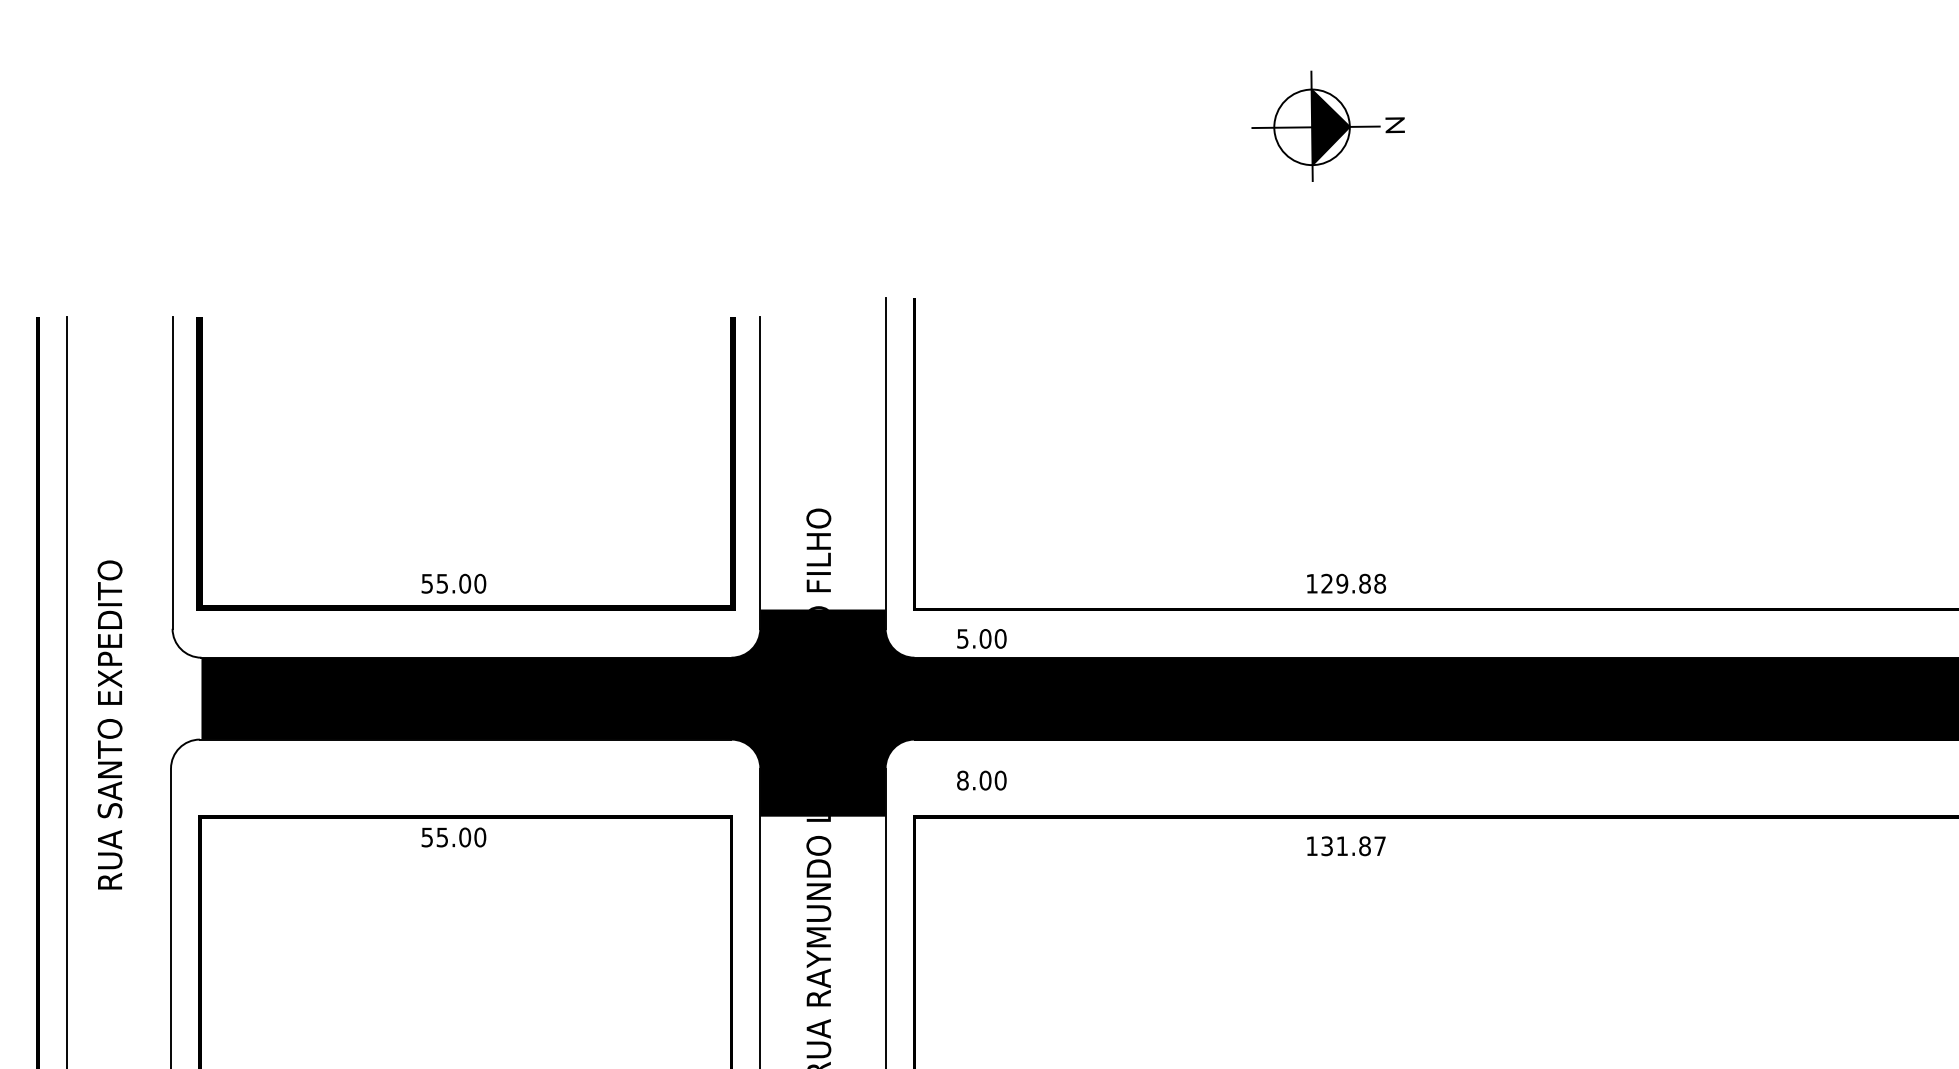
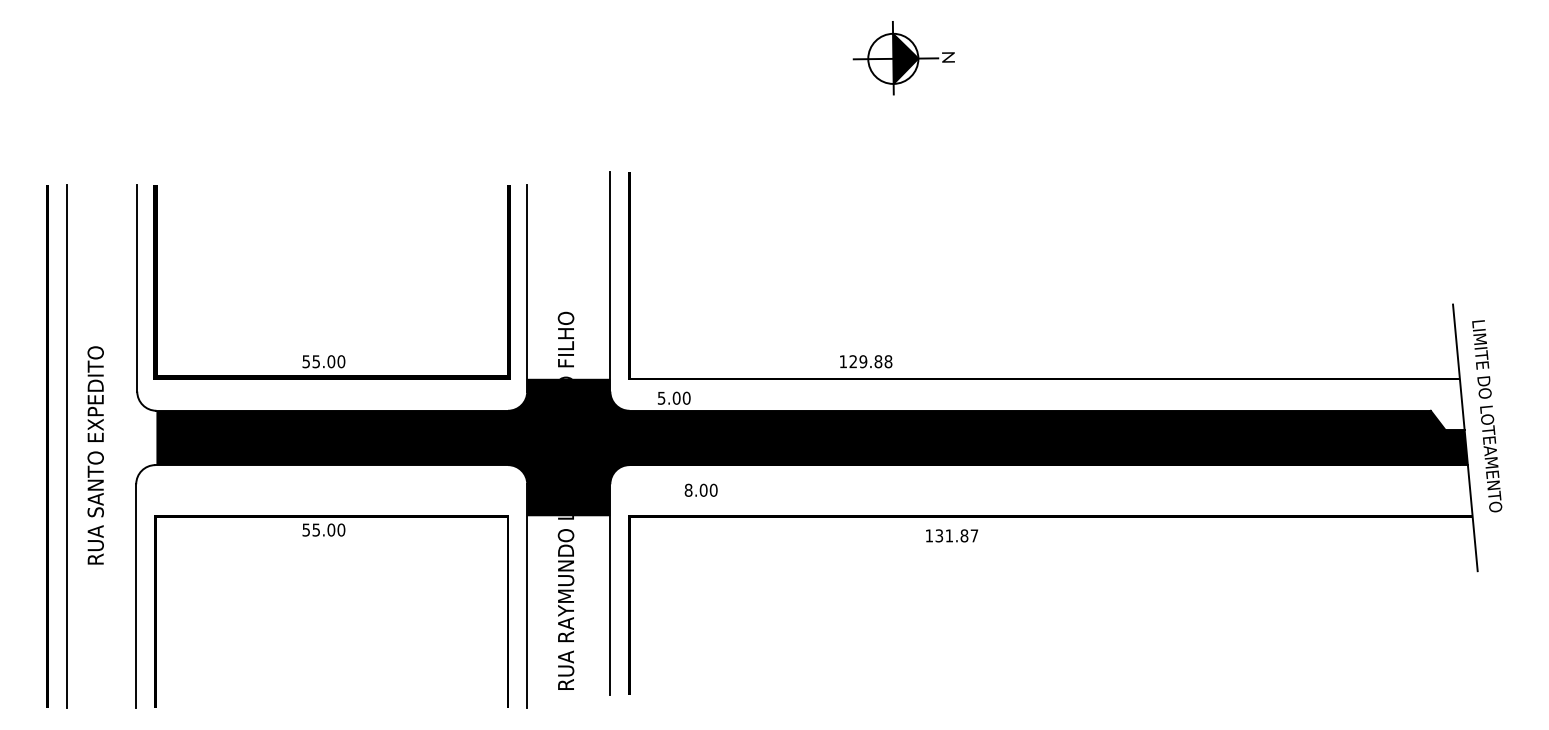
text: (1346, 583) -> (866, 361), moved
text: (980, 779) -> (700, 489), moved
text: (1345, 845) -> (951, 535), moved

